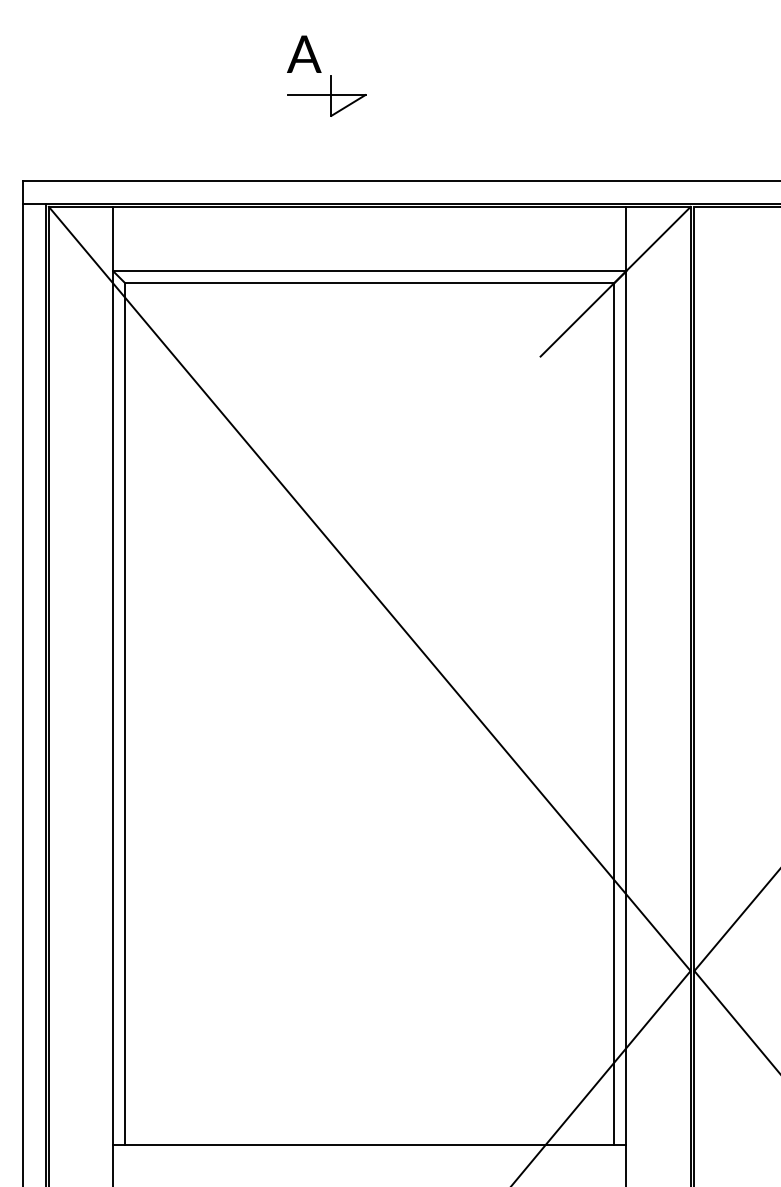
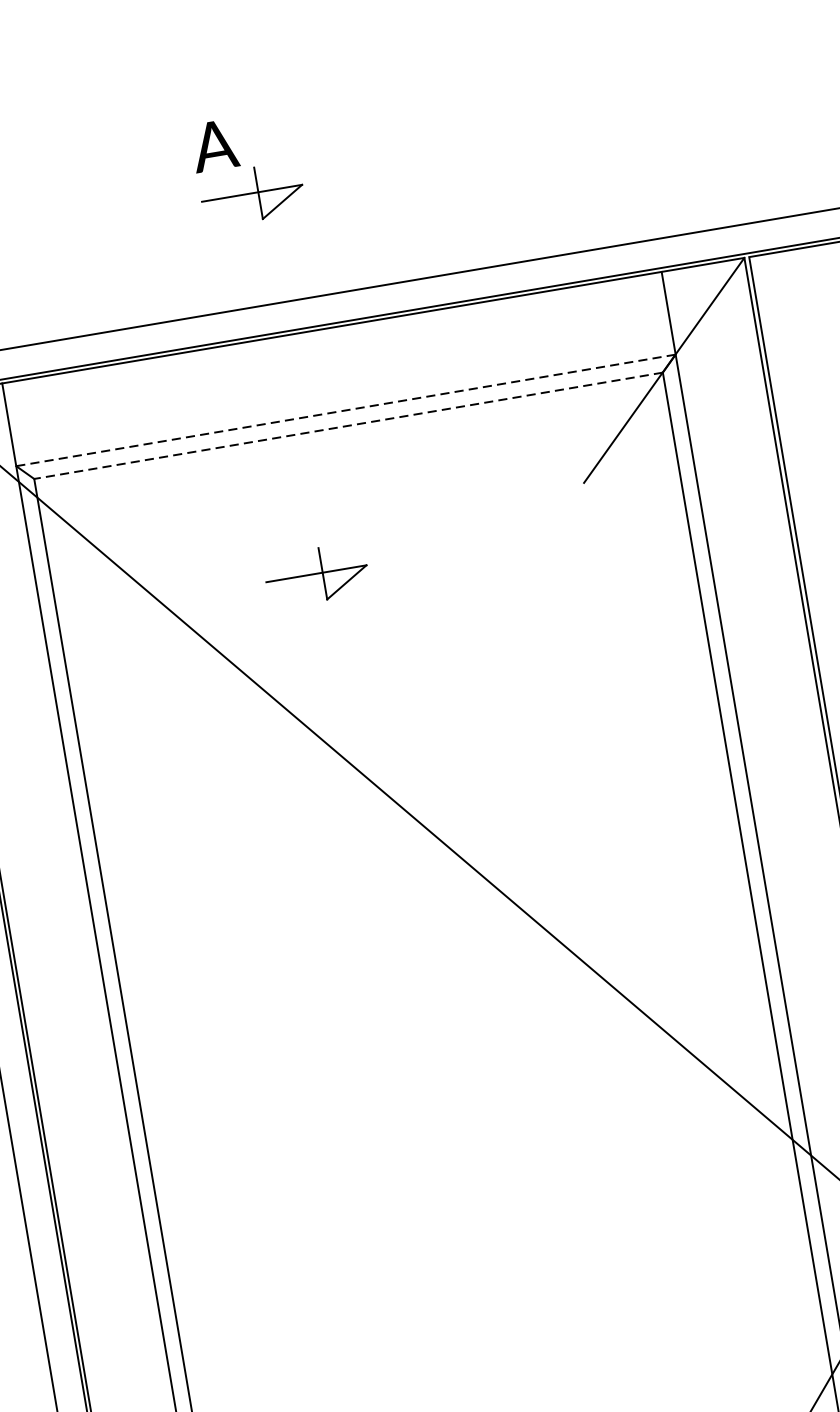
line: (369, 271) -> (345, 410), solid -> dashed
line: (369, 283) -> (348, 426), solid -> dashed
part: (326, 391) -> (316, 574), added

